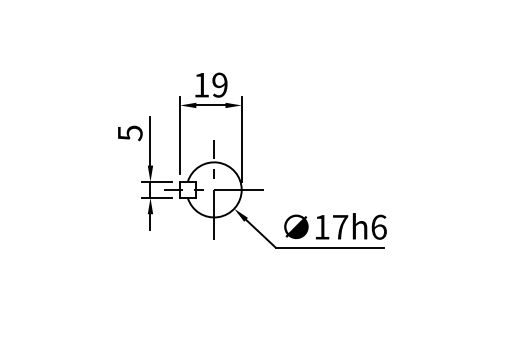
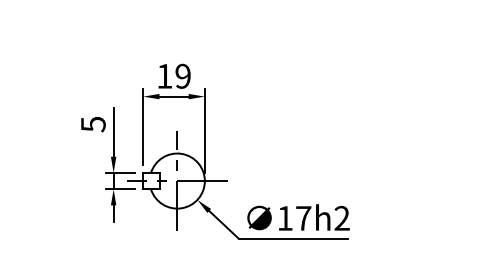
text: (378, 226) -> (341, 217), 17h6 -> 17h2

